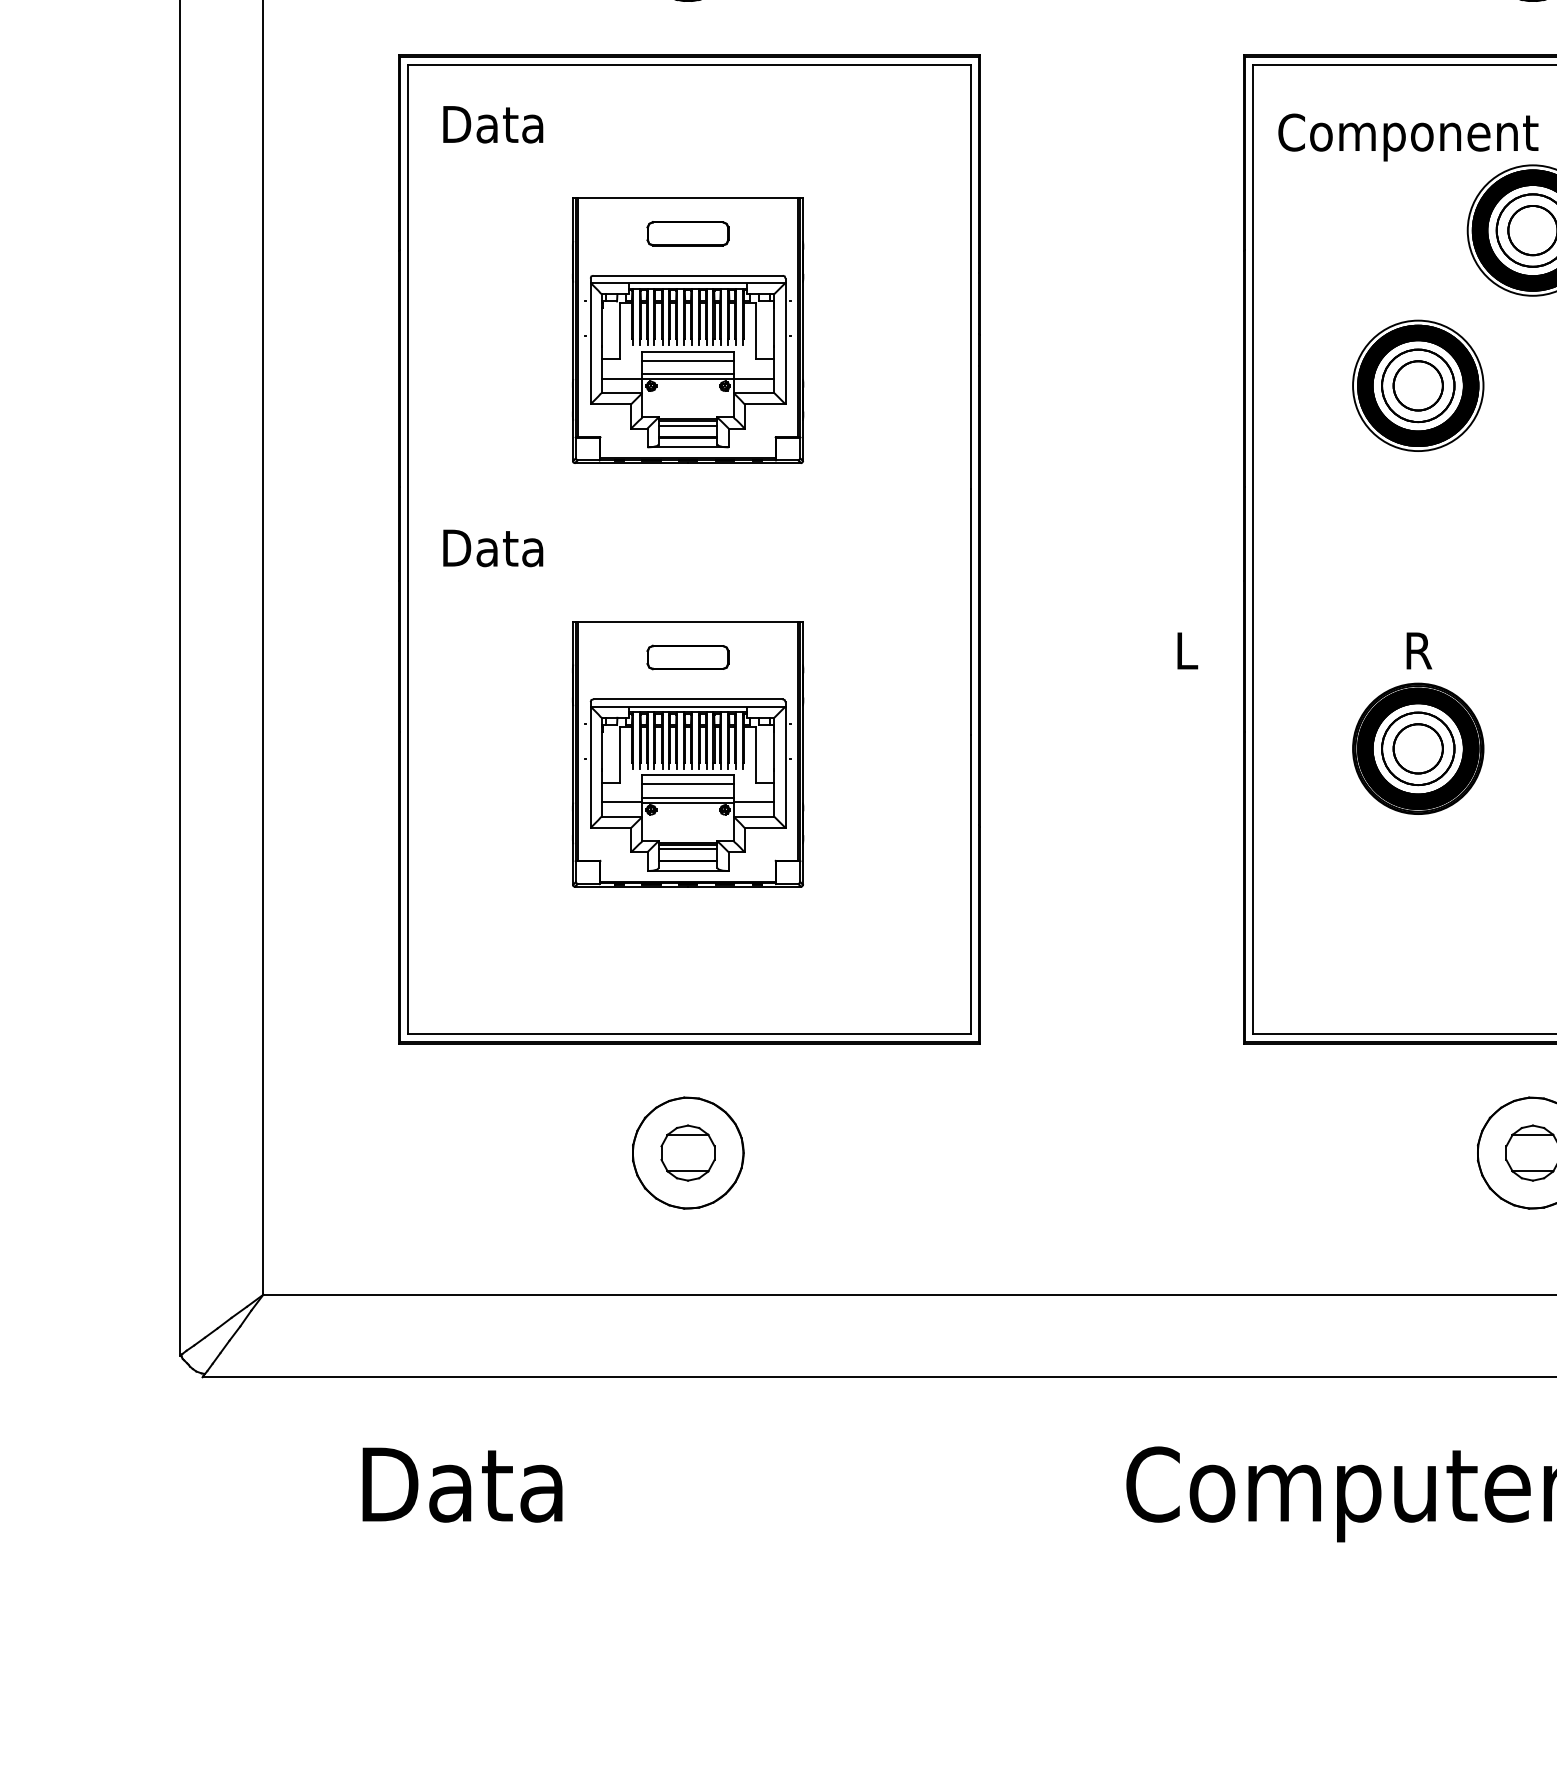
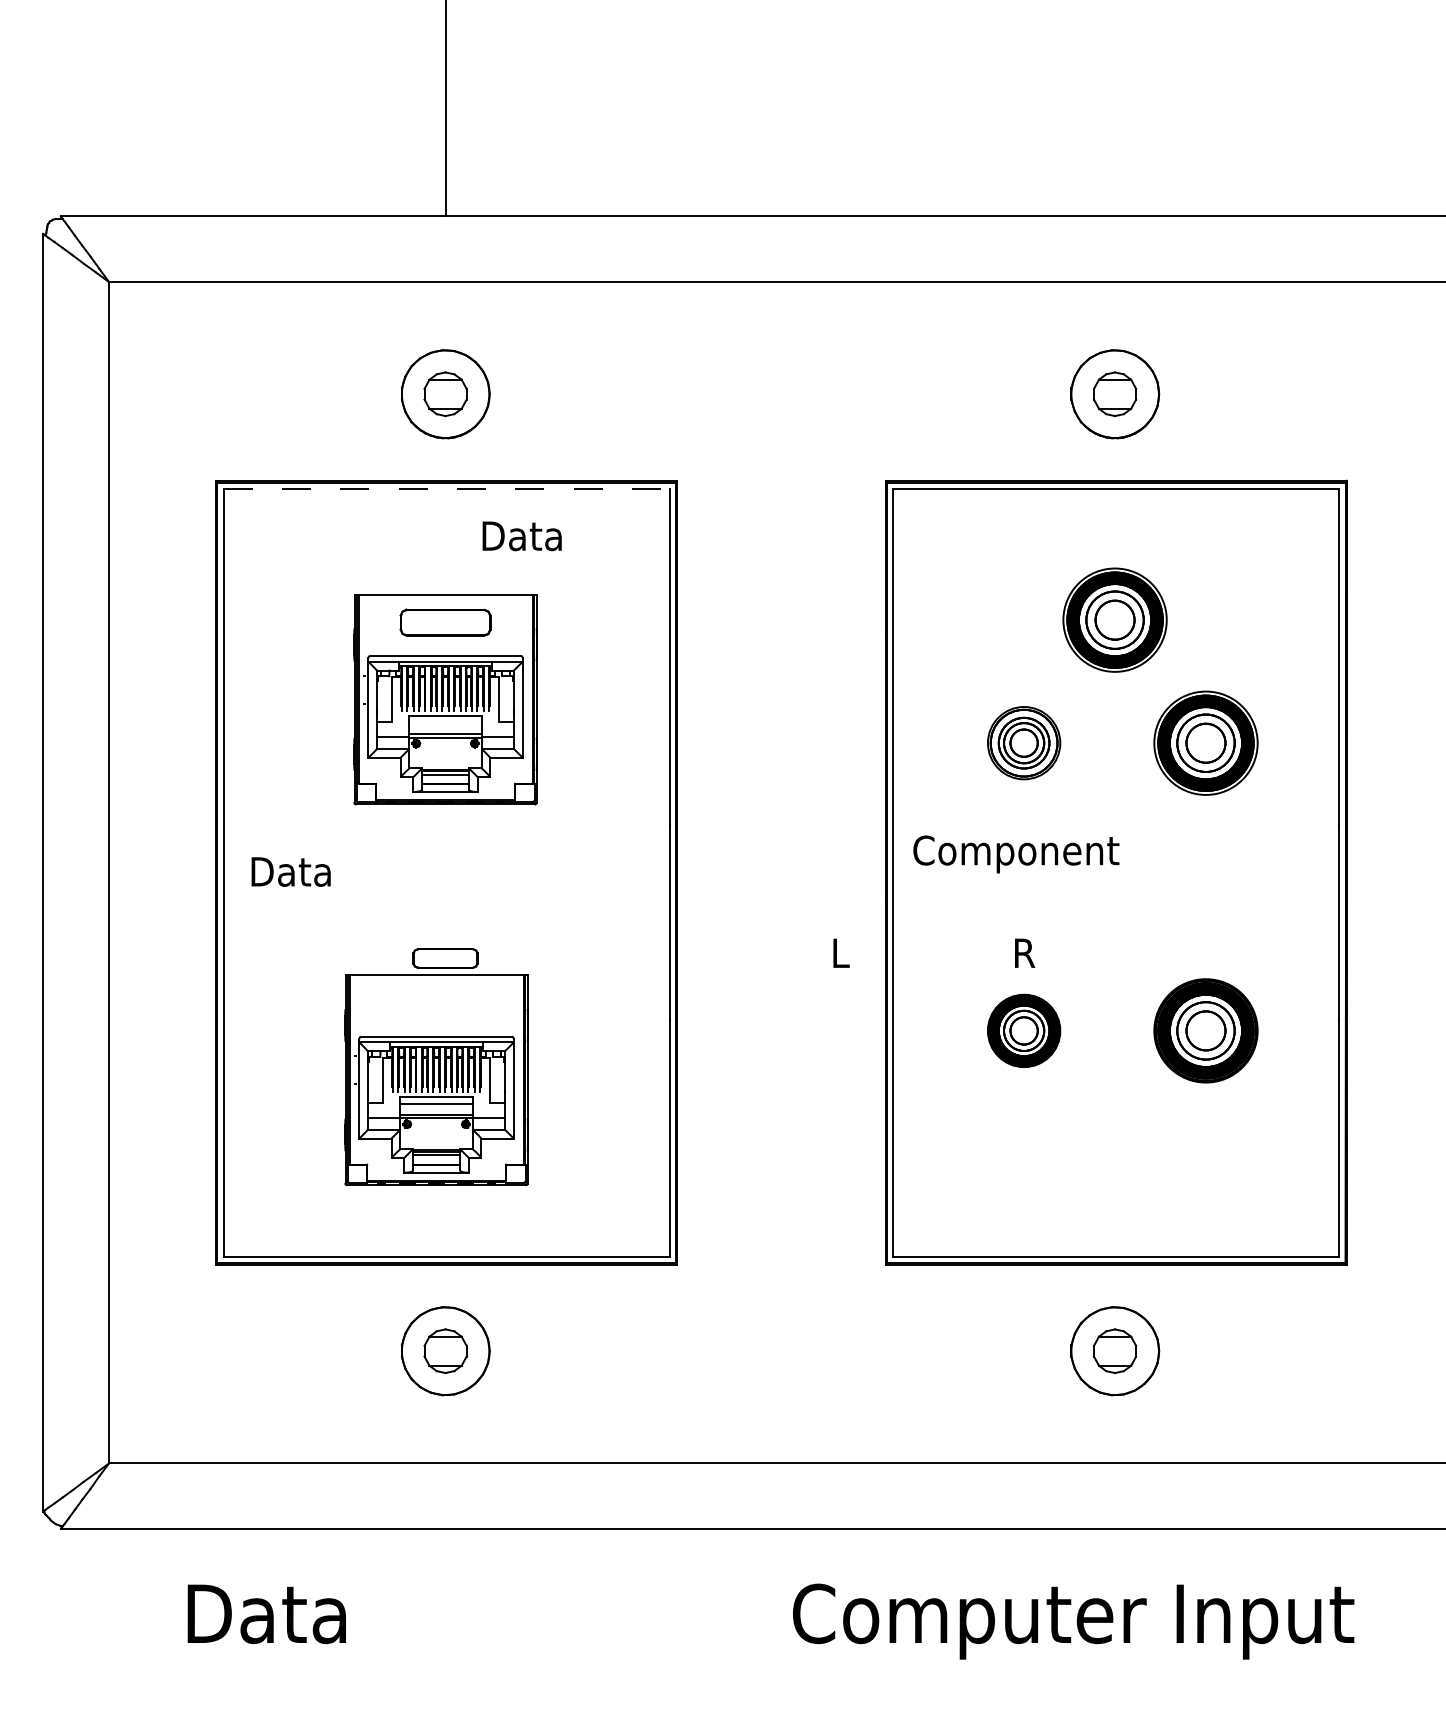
line: (690, 64) -> (447, 488), solid -> dashed
text: (492, 124) -> (521, 536), moved
text: (1408, 137) -> (1016, 854), moved
part: (687, 233) -> (445, 622), size x1.4
line: (687, 360) -> (445, 723), removed
part: (1417, 384) -> (1023, 742), size x0.7
part: (1417, 748) -> (1023, 1030), size x0.7
part: (687, 754) -> (436, 1080), moved

